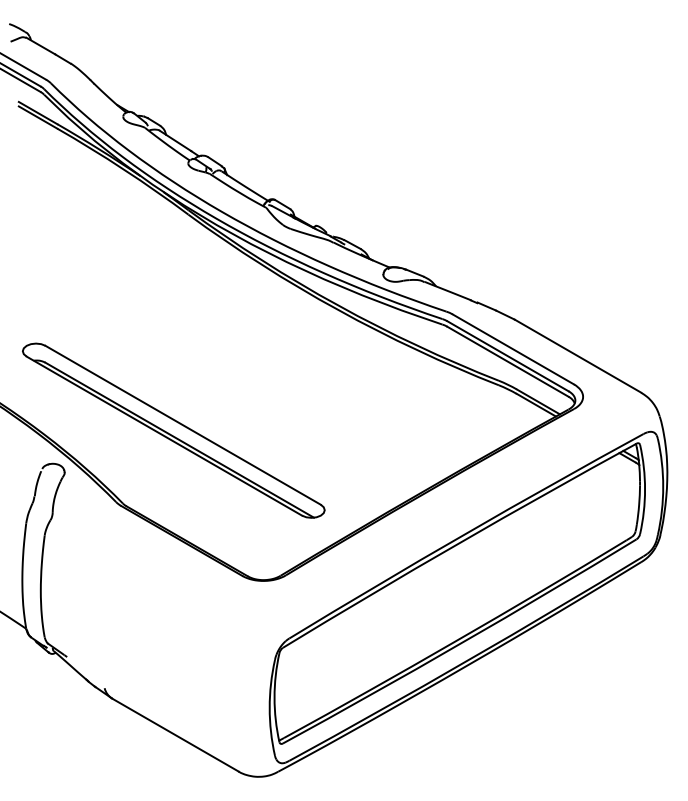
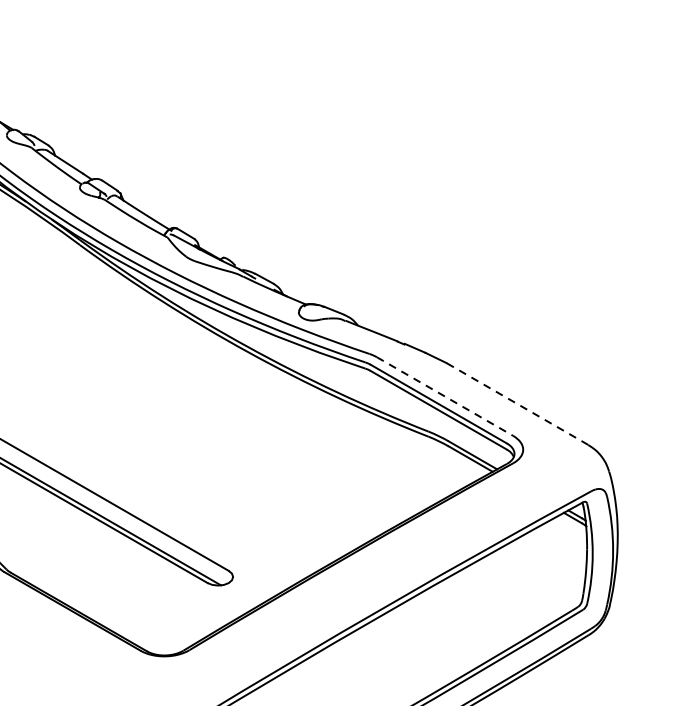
line: (513, 349) -> (445, 396), solid -> dashed
line: (577, 356) -> (516, 404), solid -> dashed

